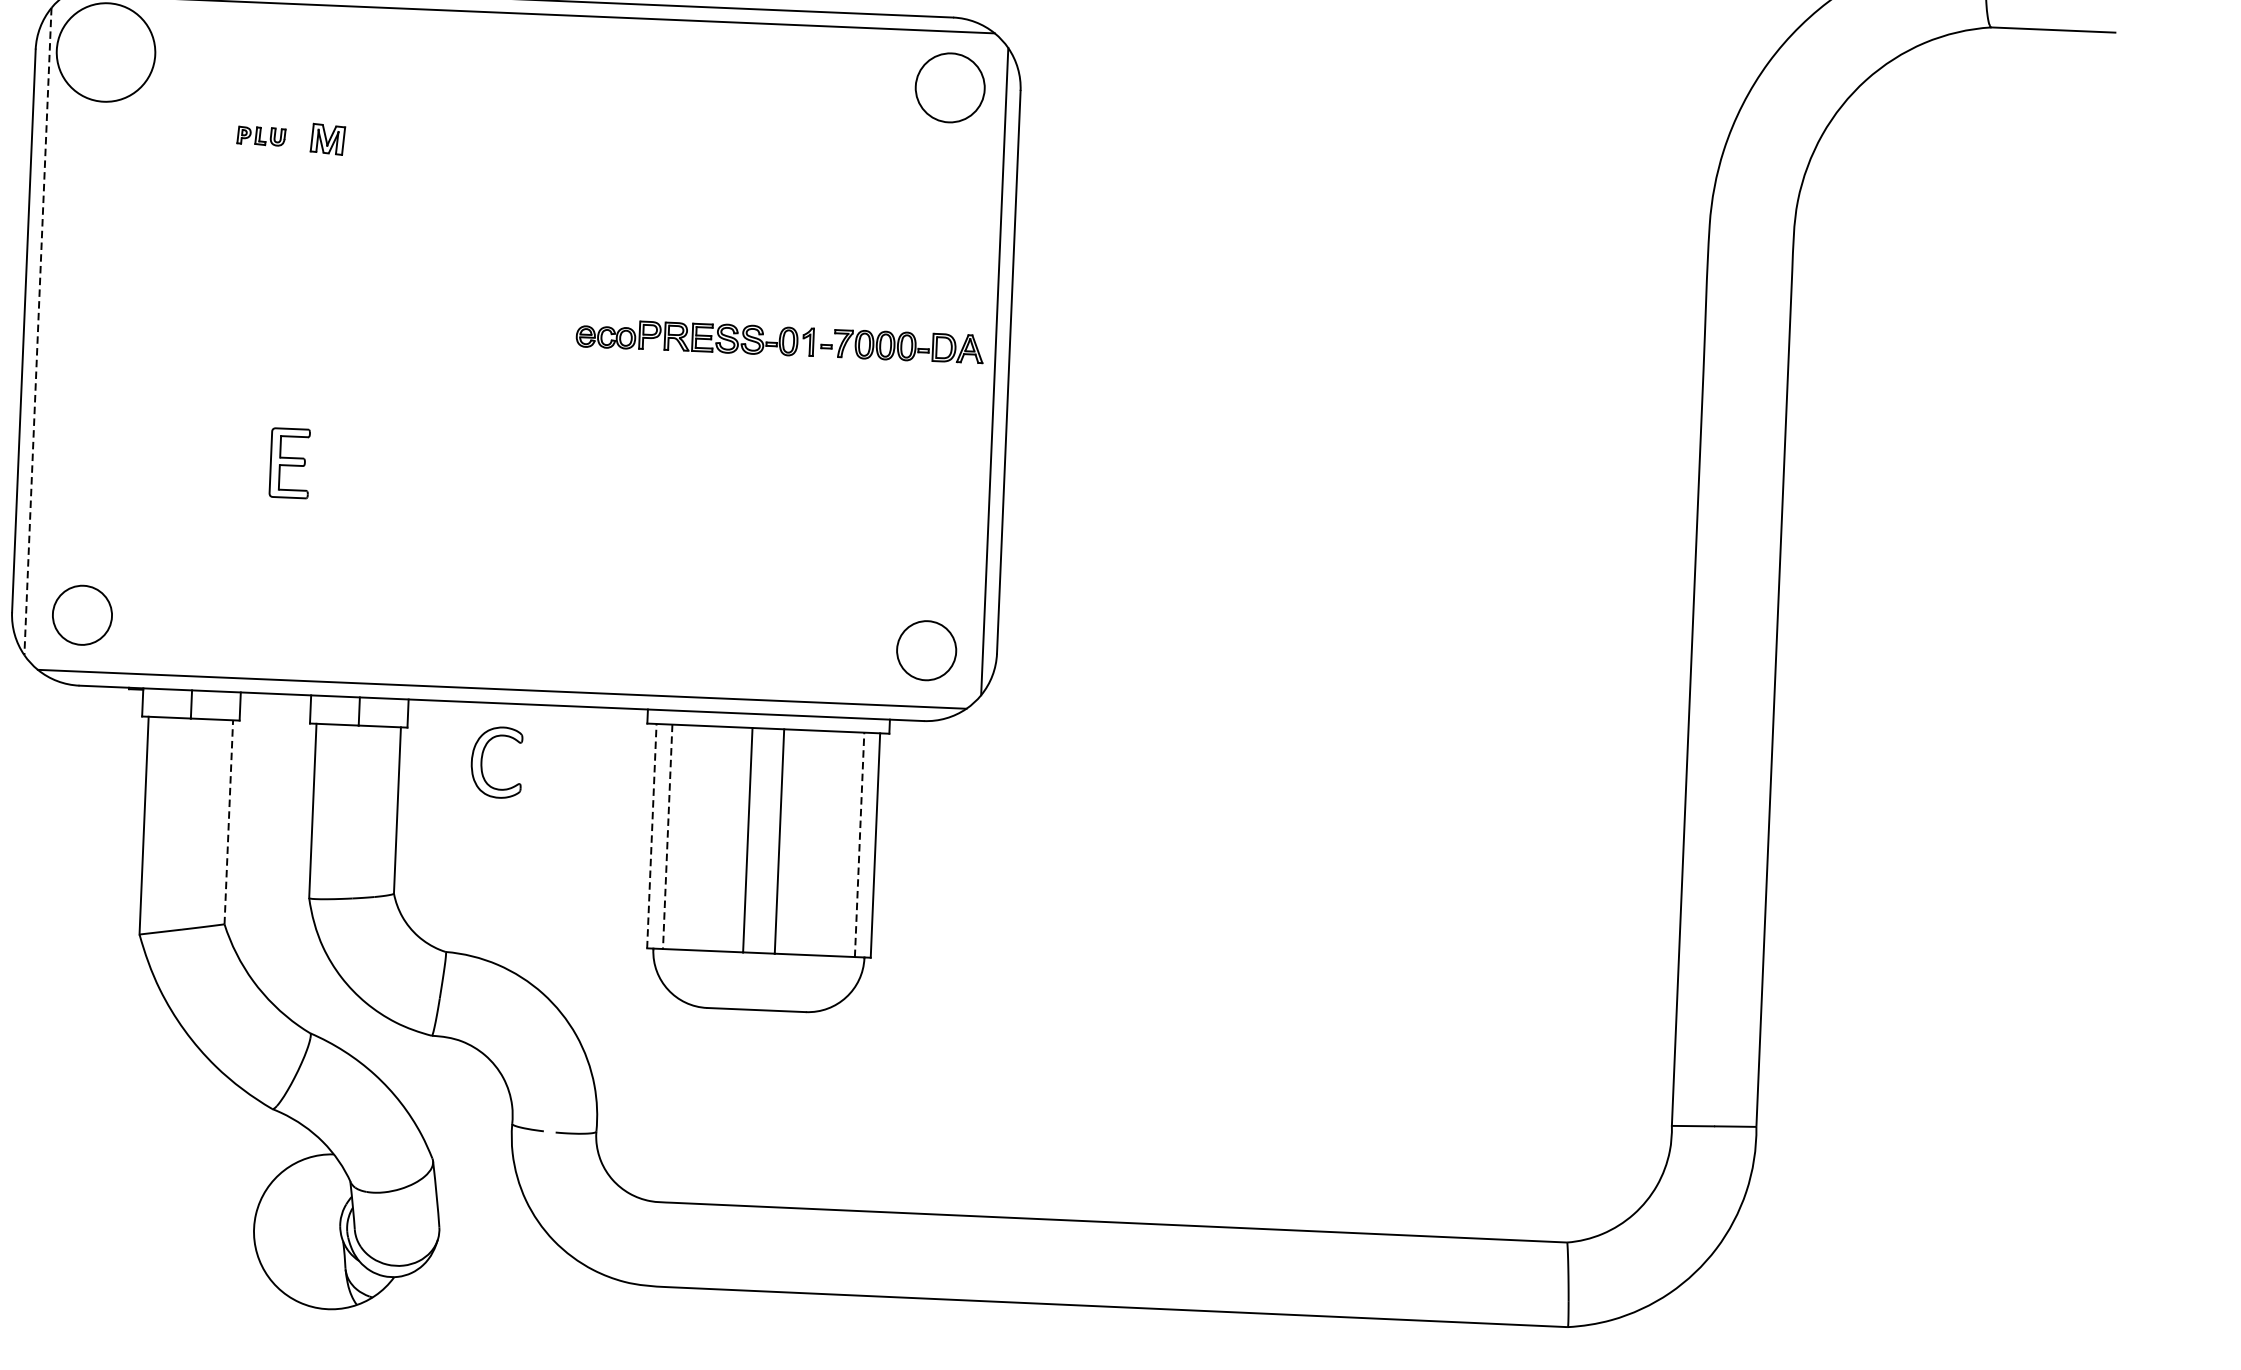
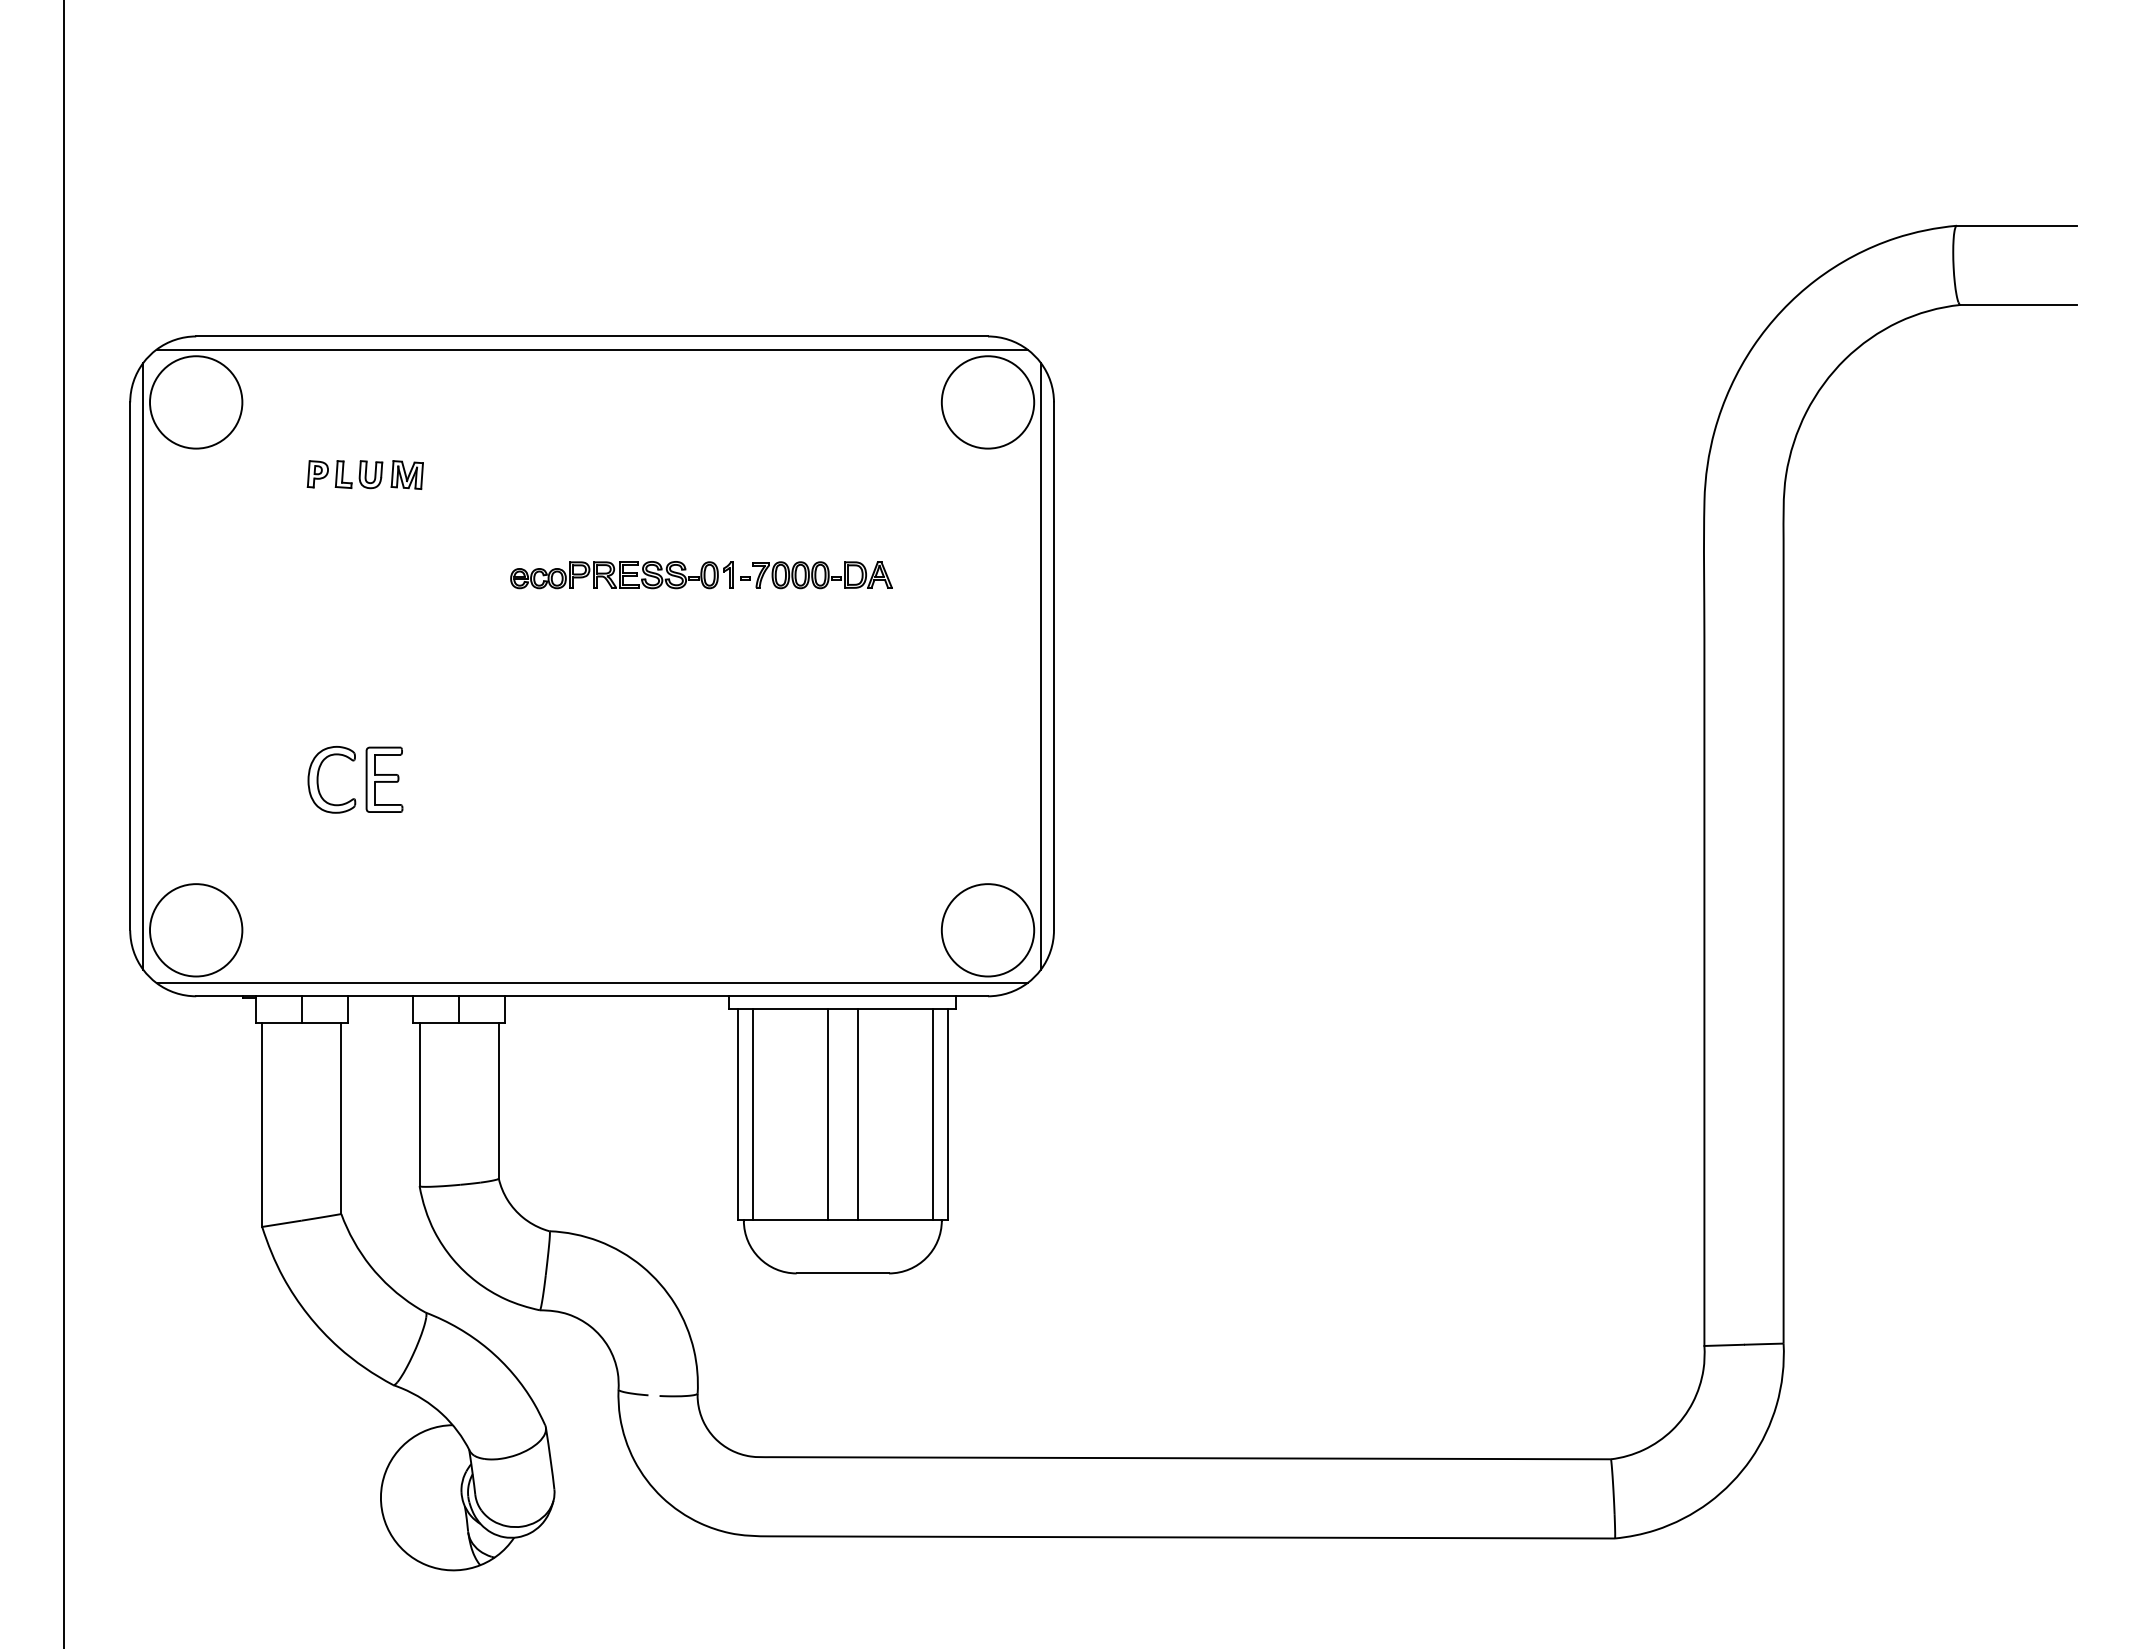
circle: (949, 87) -> (987, 402), size x1.43
part: (260, 135) -> (344, 474), size x1.67
line: (38, 331) -> (143, 666), dashed -> solid
part: (779, 341) -> (701, 575), moved
circle: (82, 615) -> (196, 930), size x1.67
circle: (926, 650) -> (987, 930), size x1.67
part: (482, 761) -> (318, 779), moved
line: (228, 822) -> (341, 1118), dashed -> solid
line: (652, 835) -> (738, 1114), dashed -> solid
line: (667, 837) -> (752, 1115), dashed -> solid
line: (859, 844) -> (932, 1114), dashed -> solid

